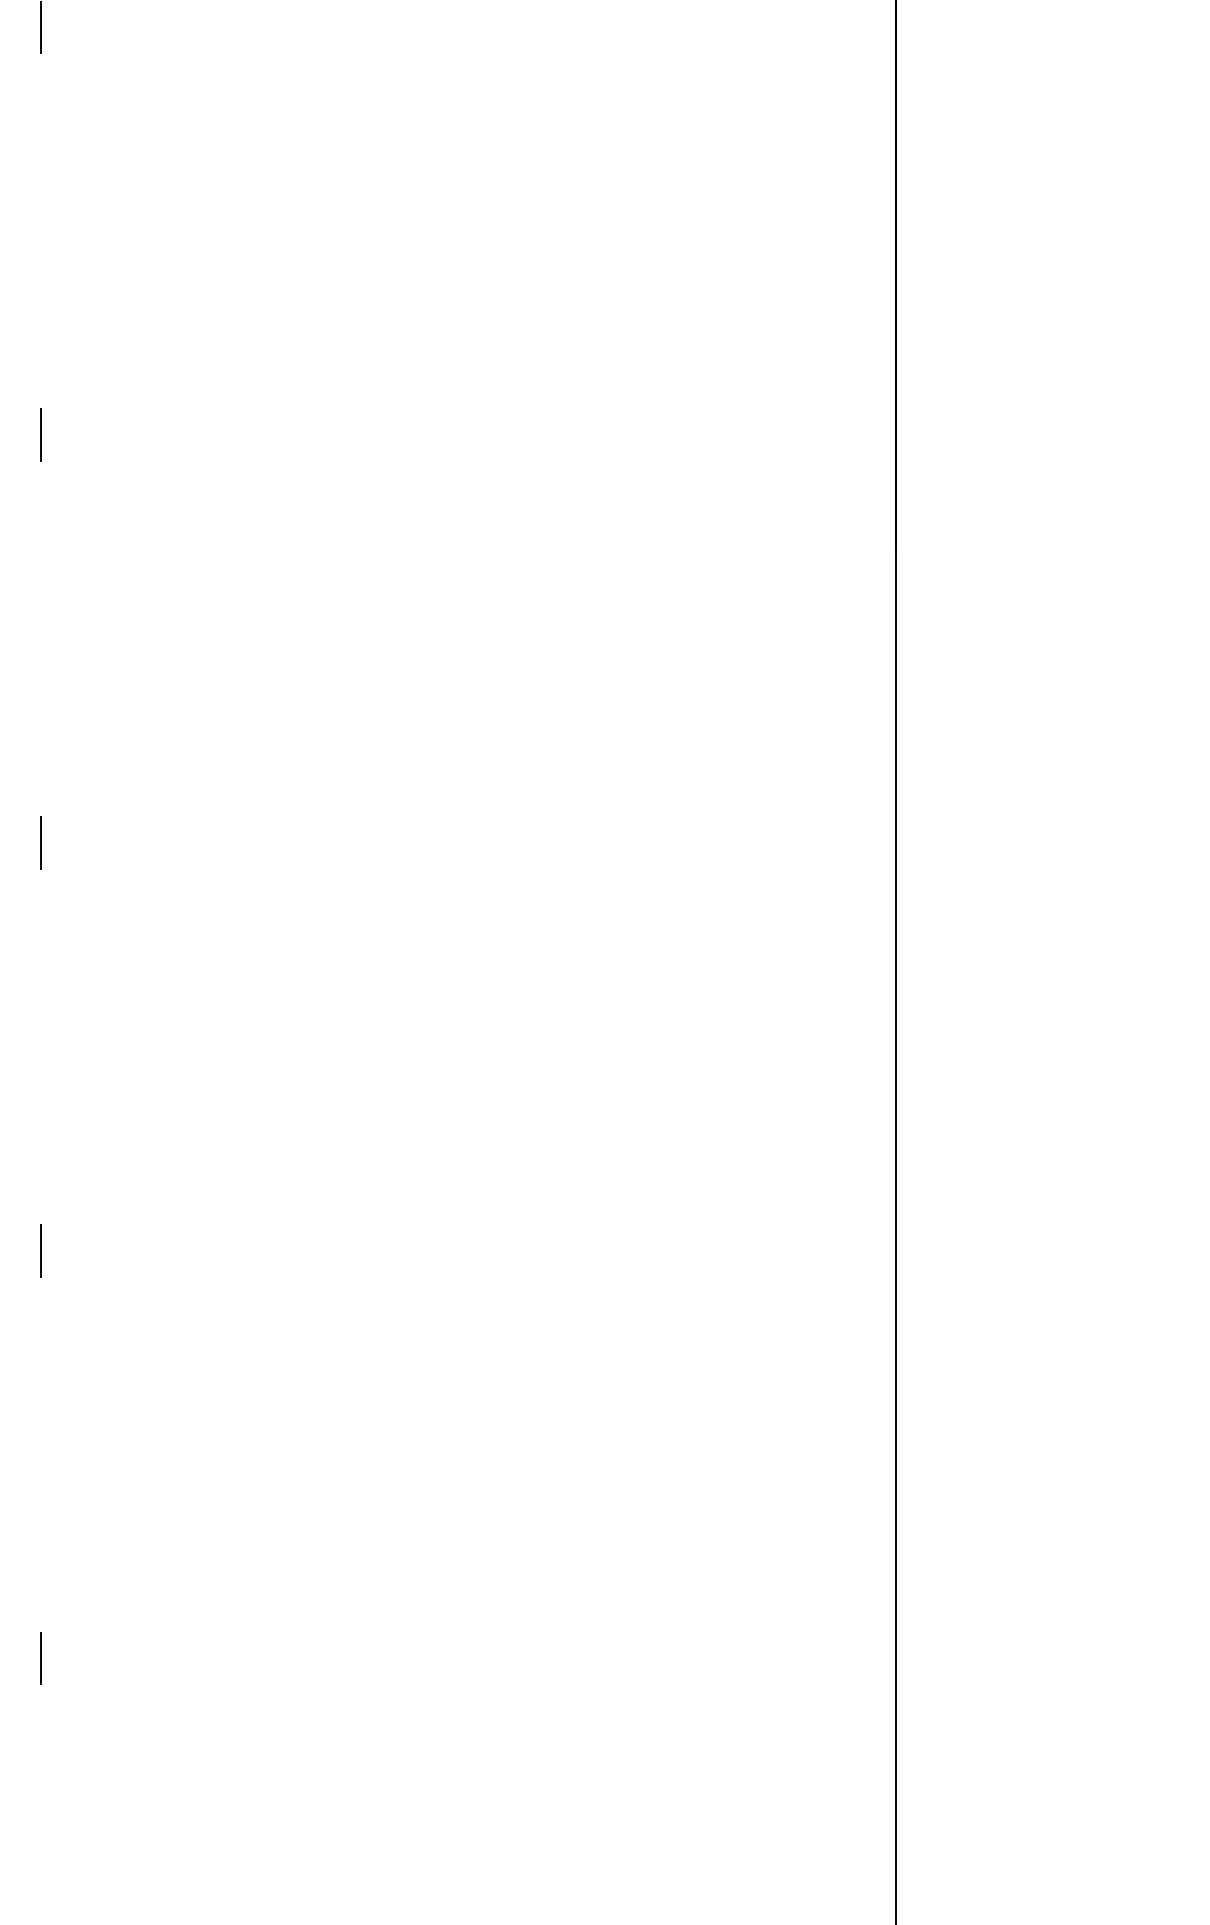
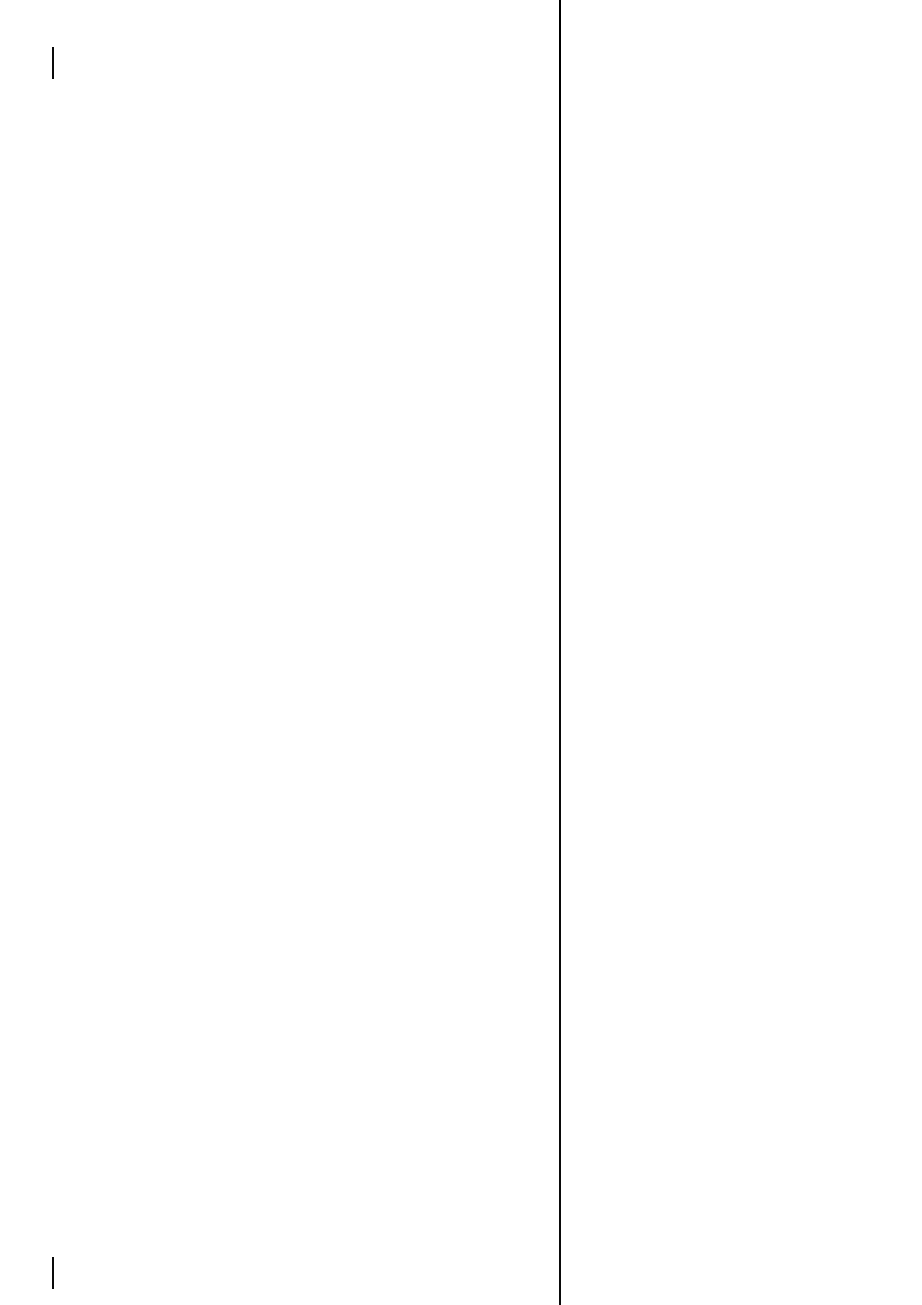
line: (41, 434) -> (53, 304), removed
line: (41, 842) -> (53, 546), removed
line: (41, 1250) -> (53, 788), removed
line: (41, 1658) -> (53, 1030), removed

